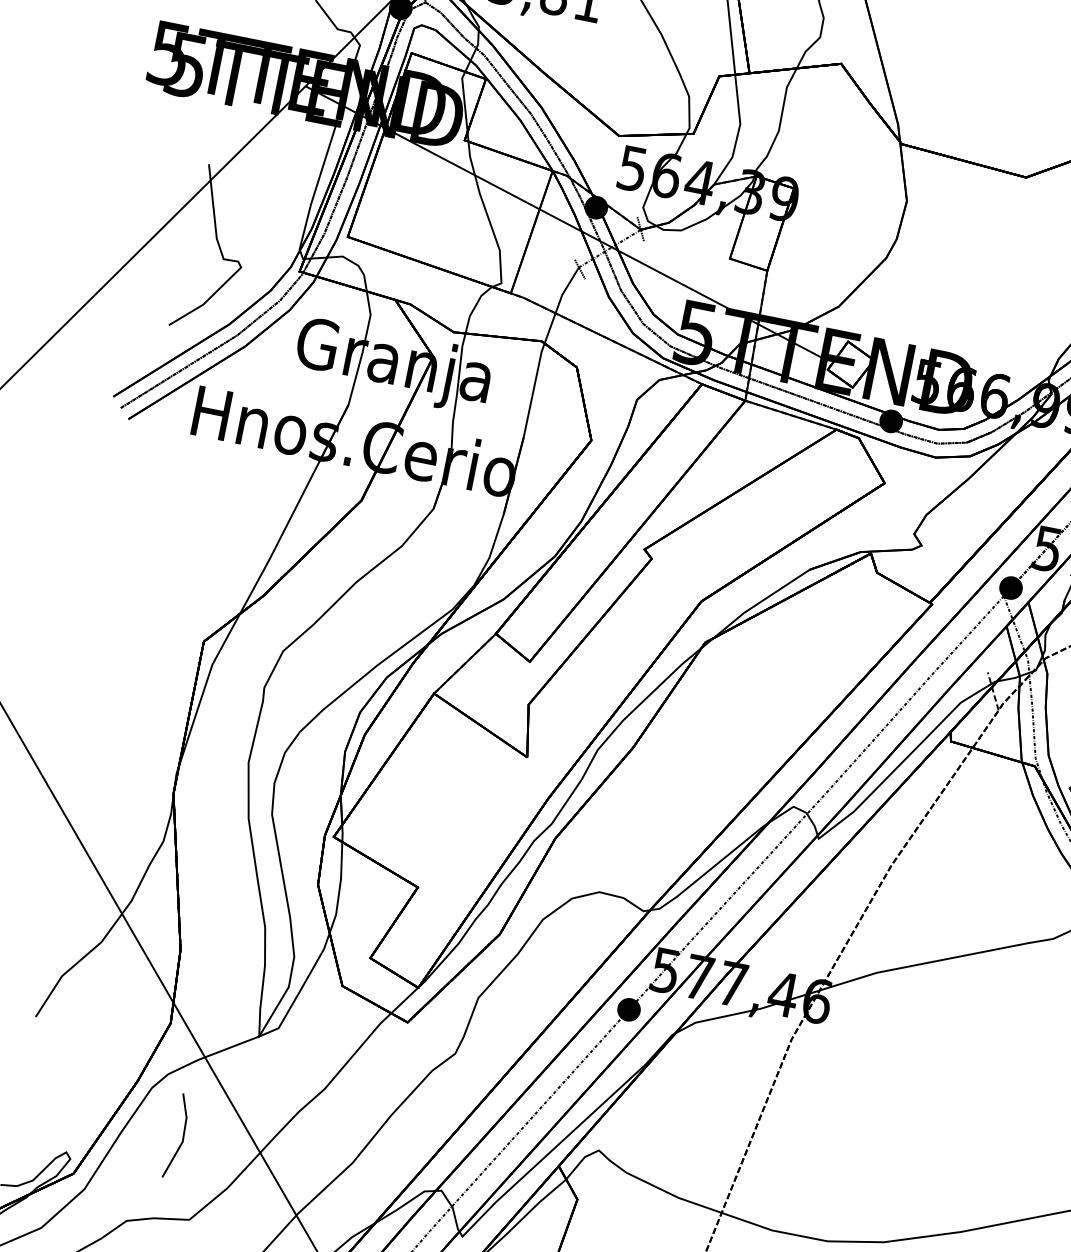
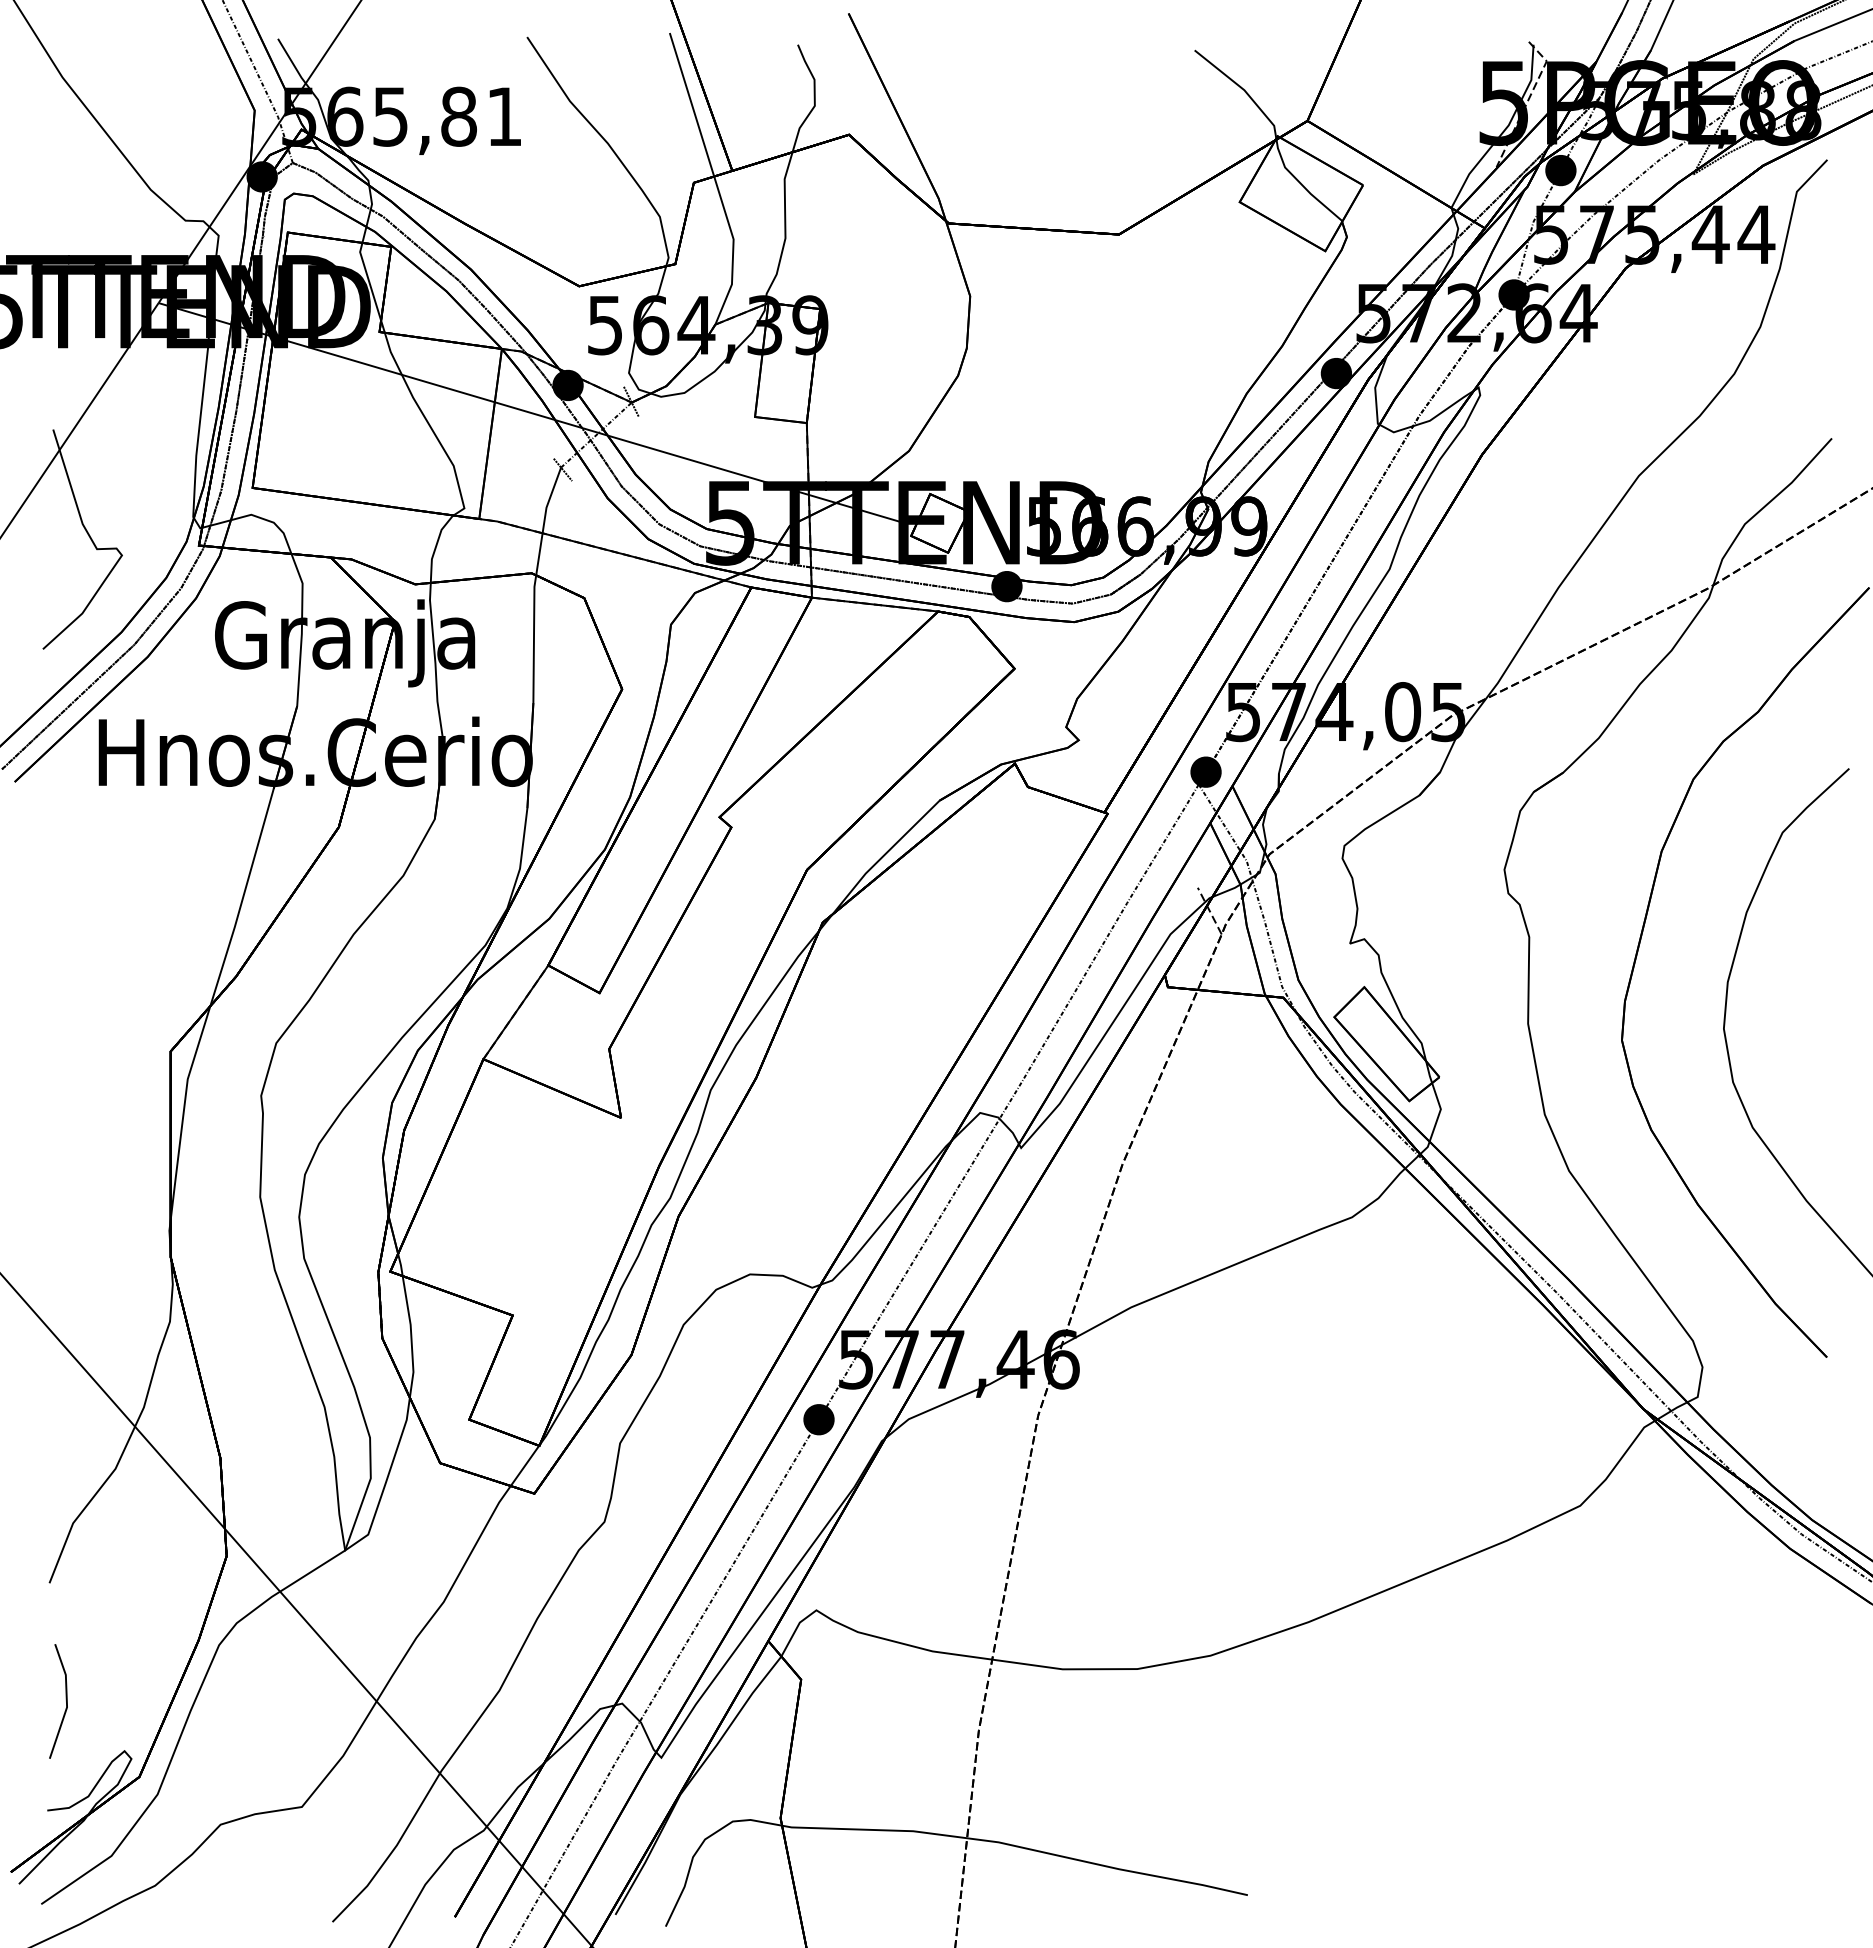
line: (182, 1135) -> (65, 1699), moved

